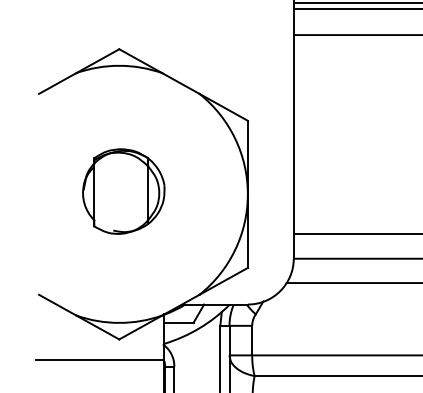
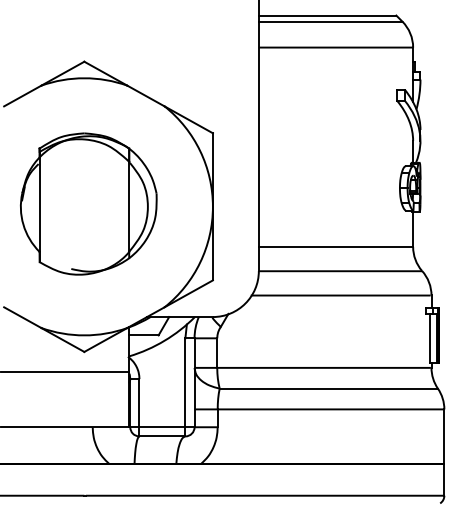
part: (123, 191) -> (88, 203), size x1.67

